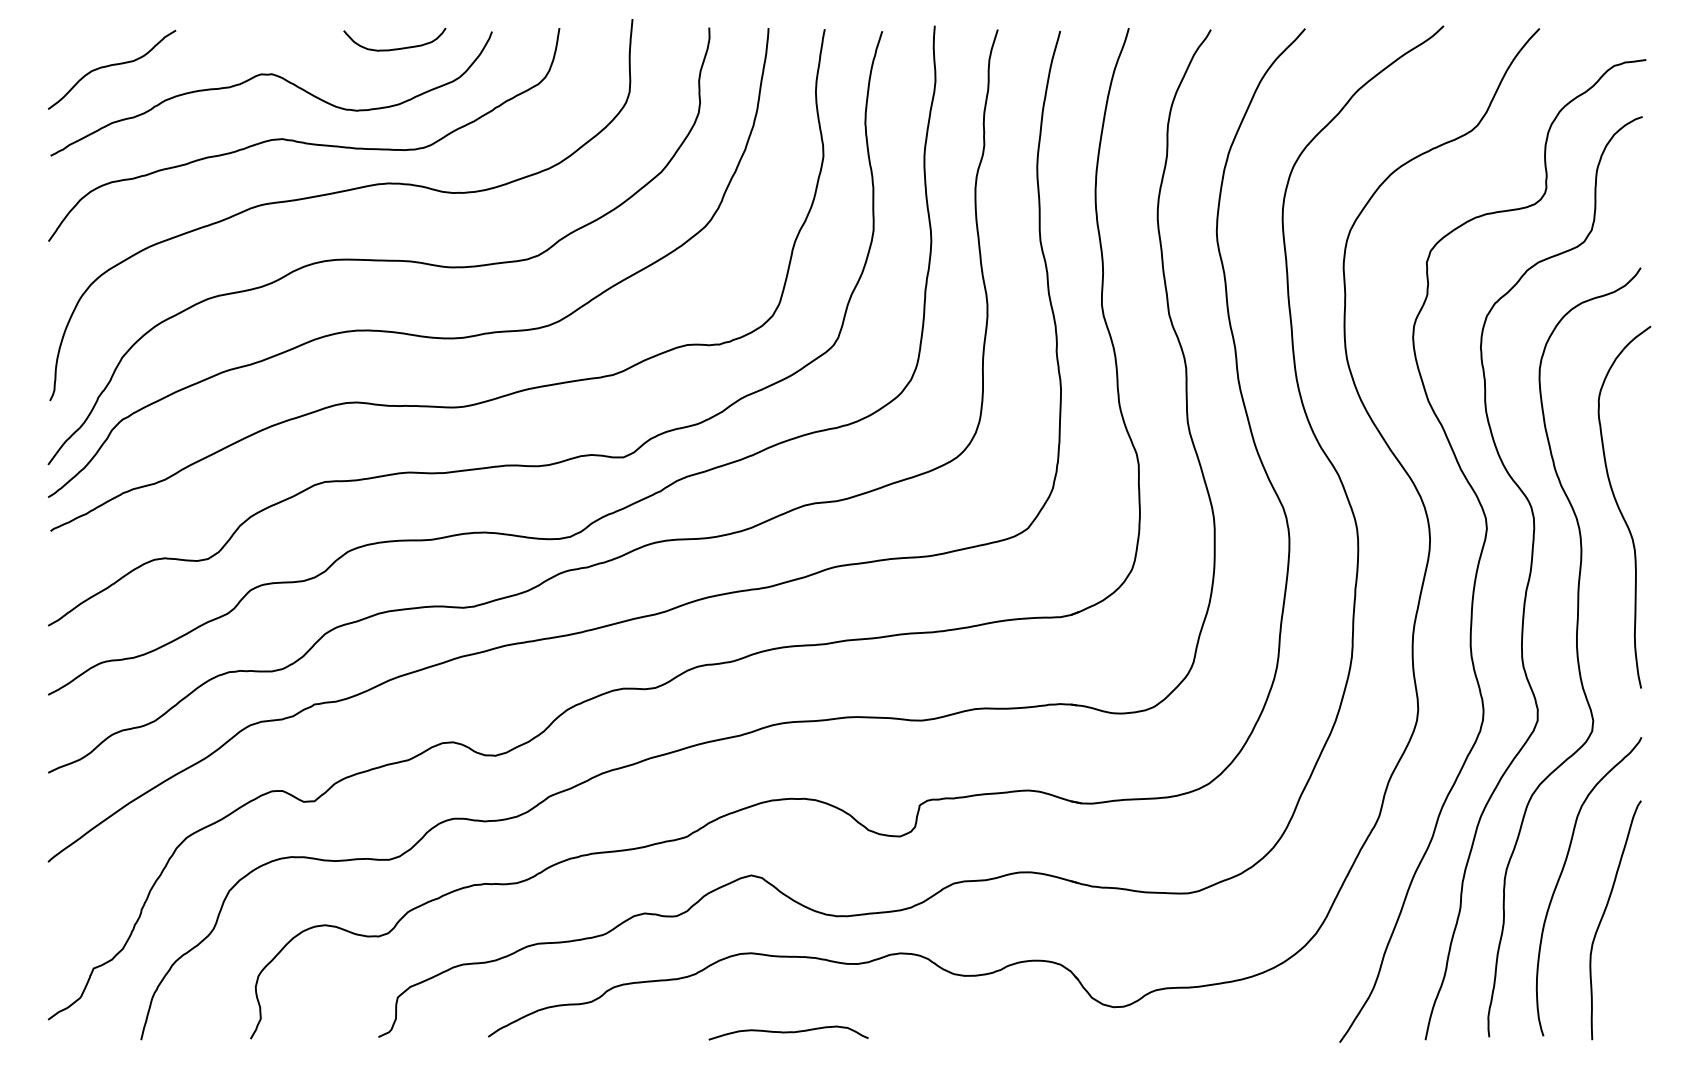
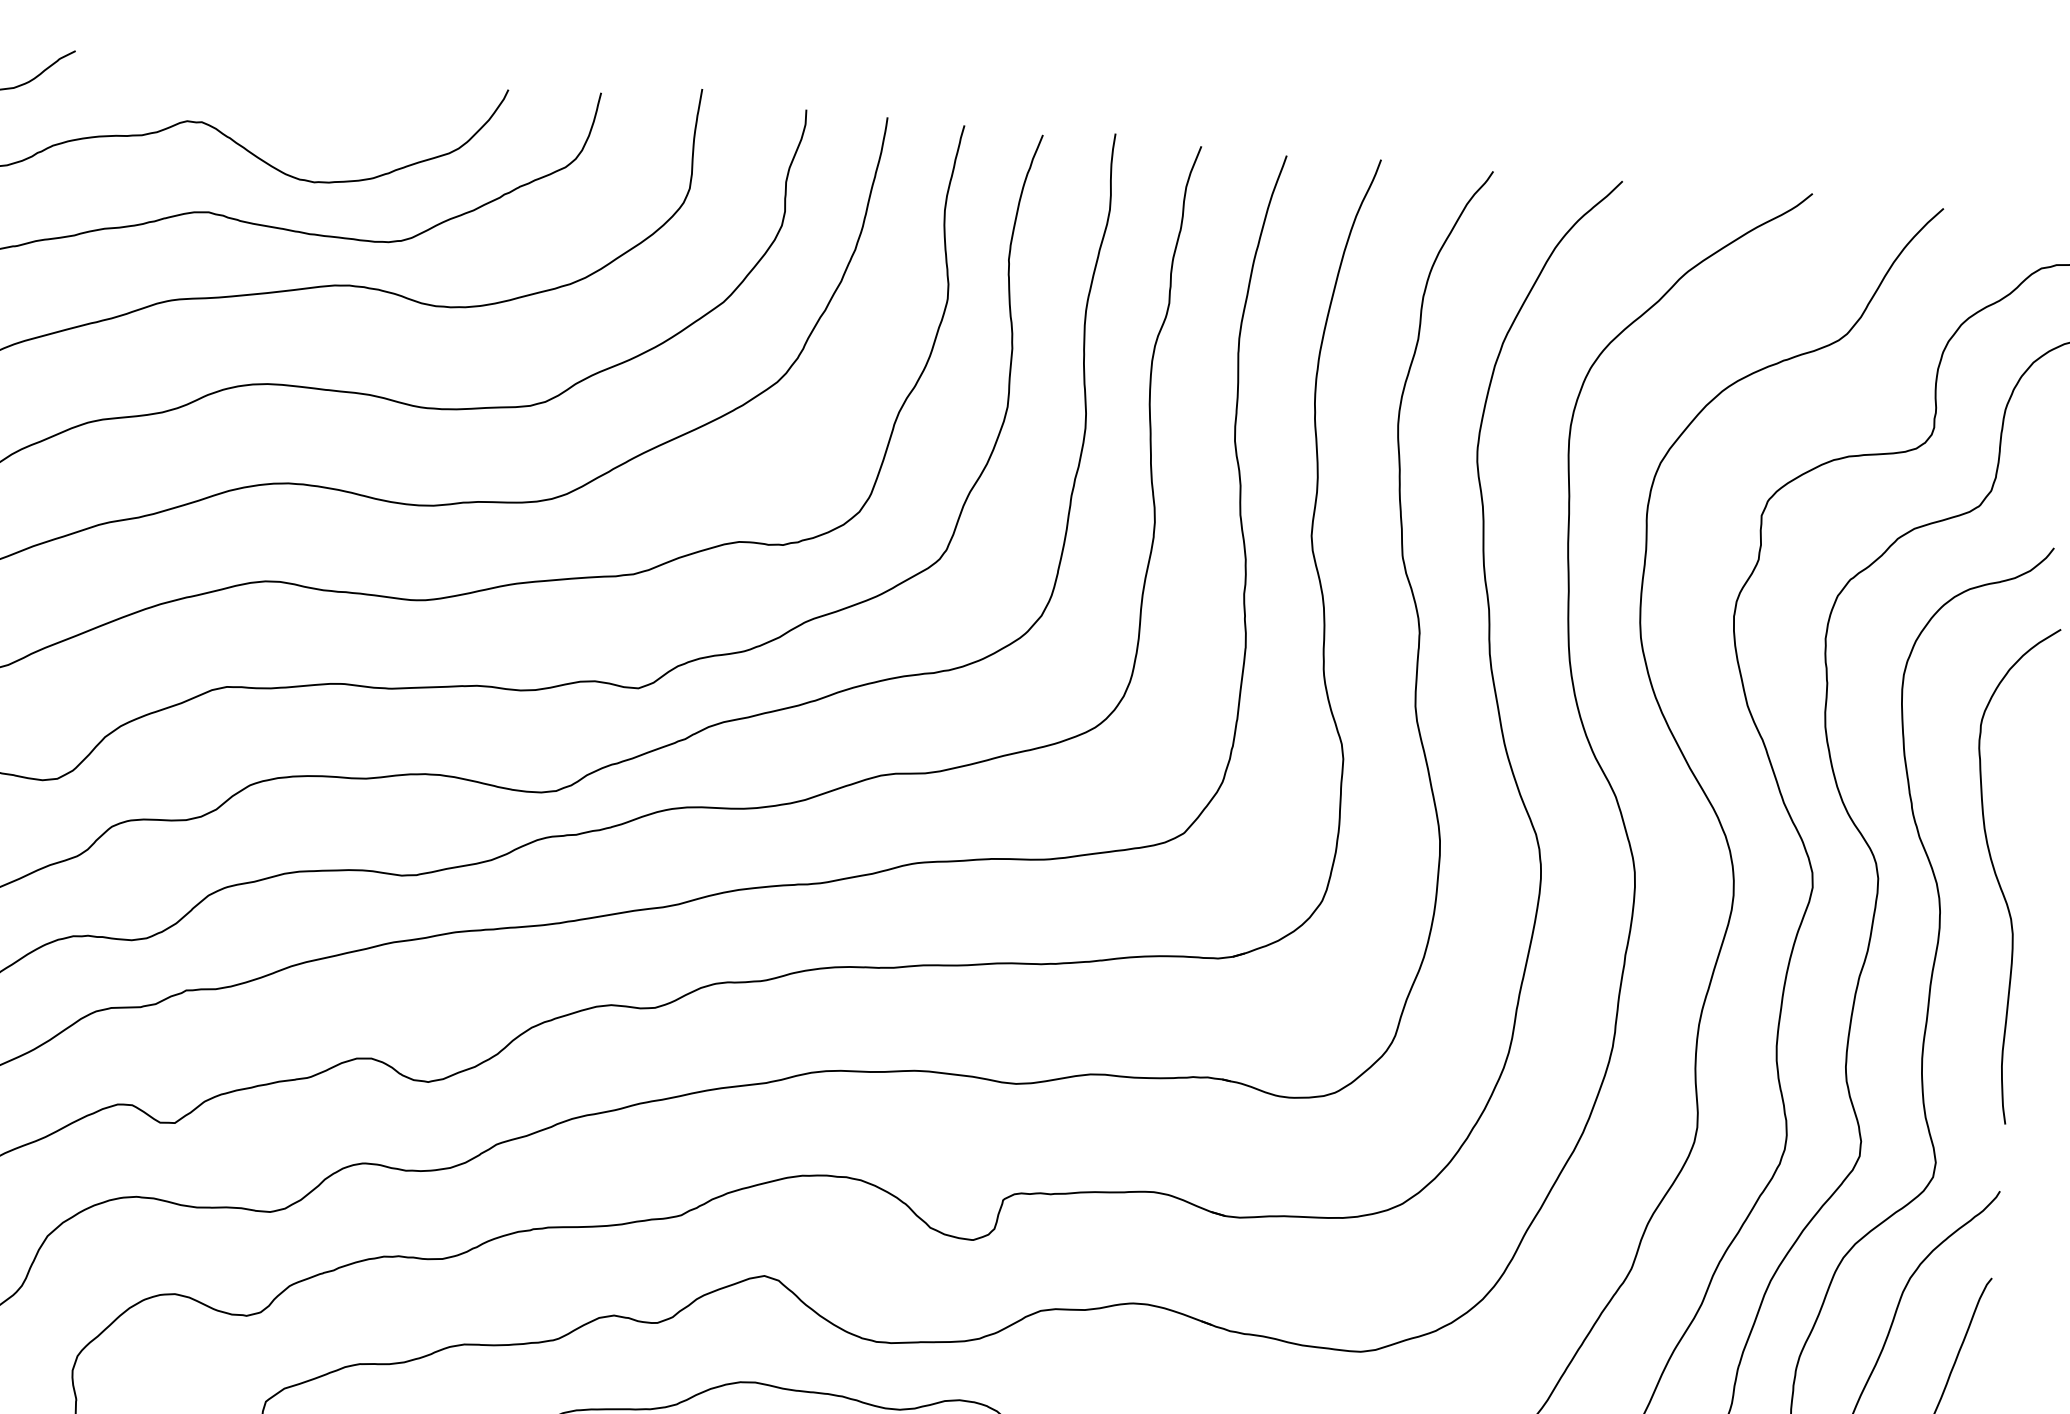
curve: (394, 48) -> (372, 101), removed

